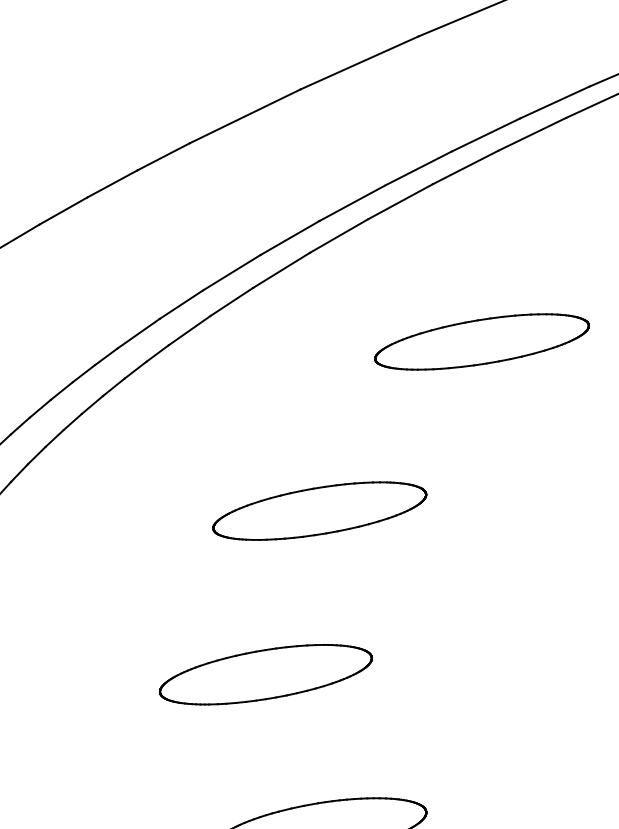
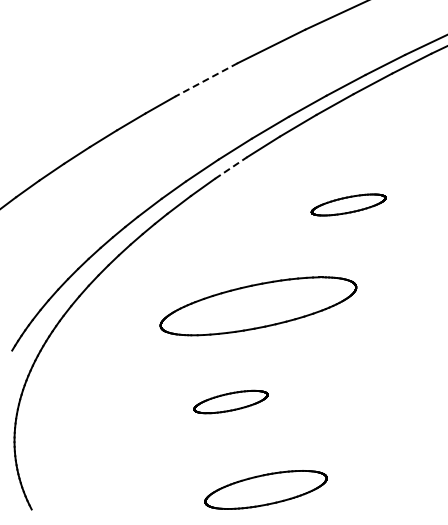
line: (245, 115) -> (206, 79), solid -> dashed
line: (282, 269) -> (231, 167), solid -> dashed
part: (482, 341) -> (348, 204), size x0.6
part: (319, 511) -> (258, 306), size x1.6
part: (265, 673) -> (230, 401), size x0.6

